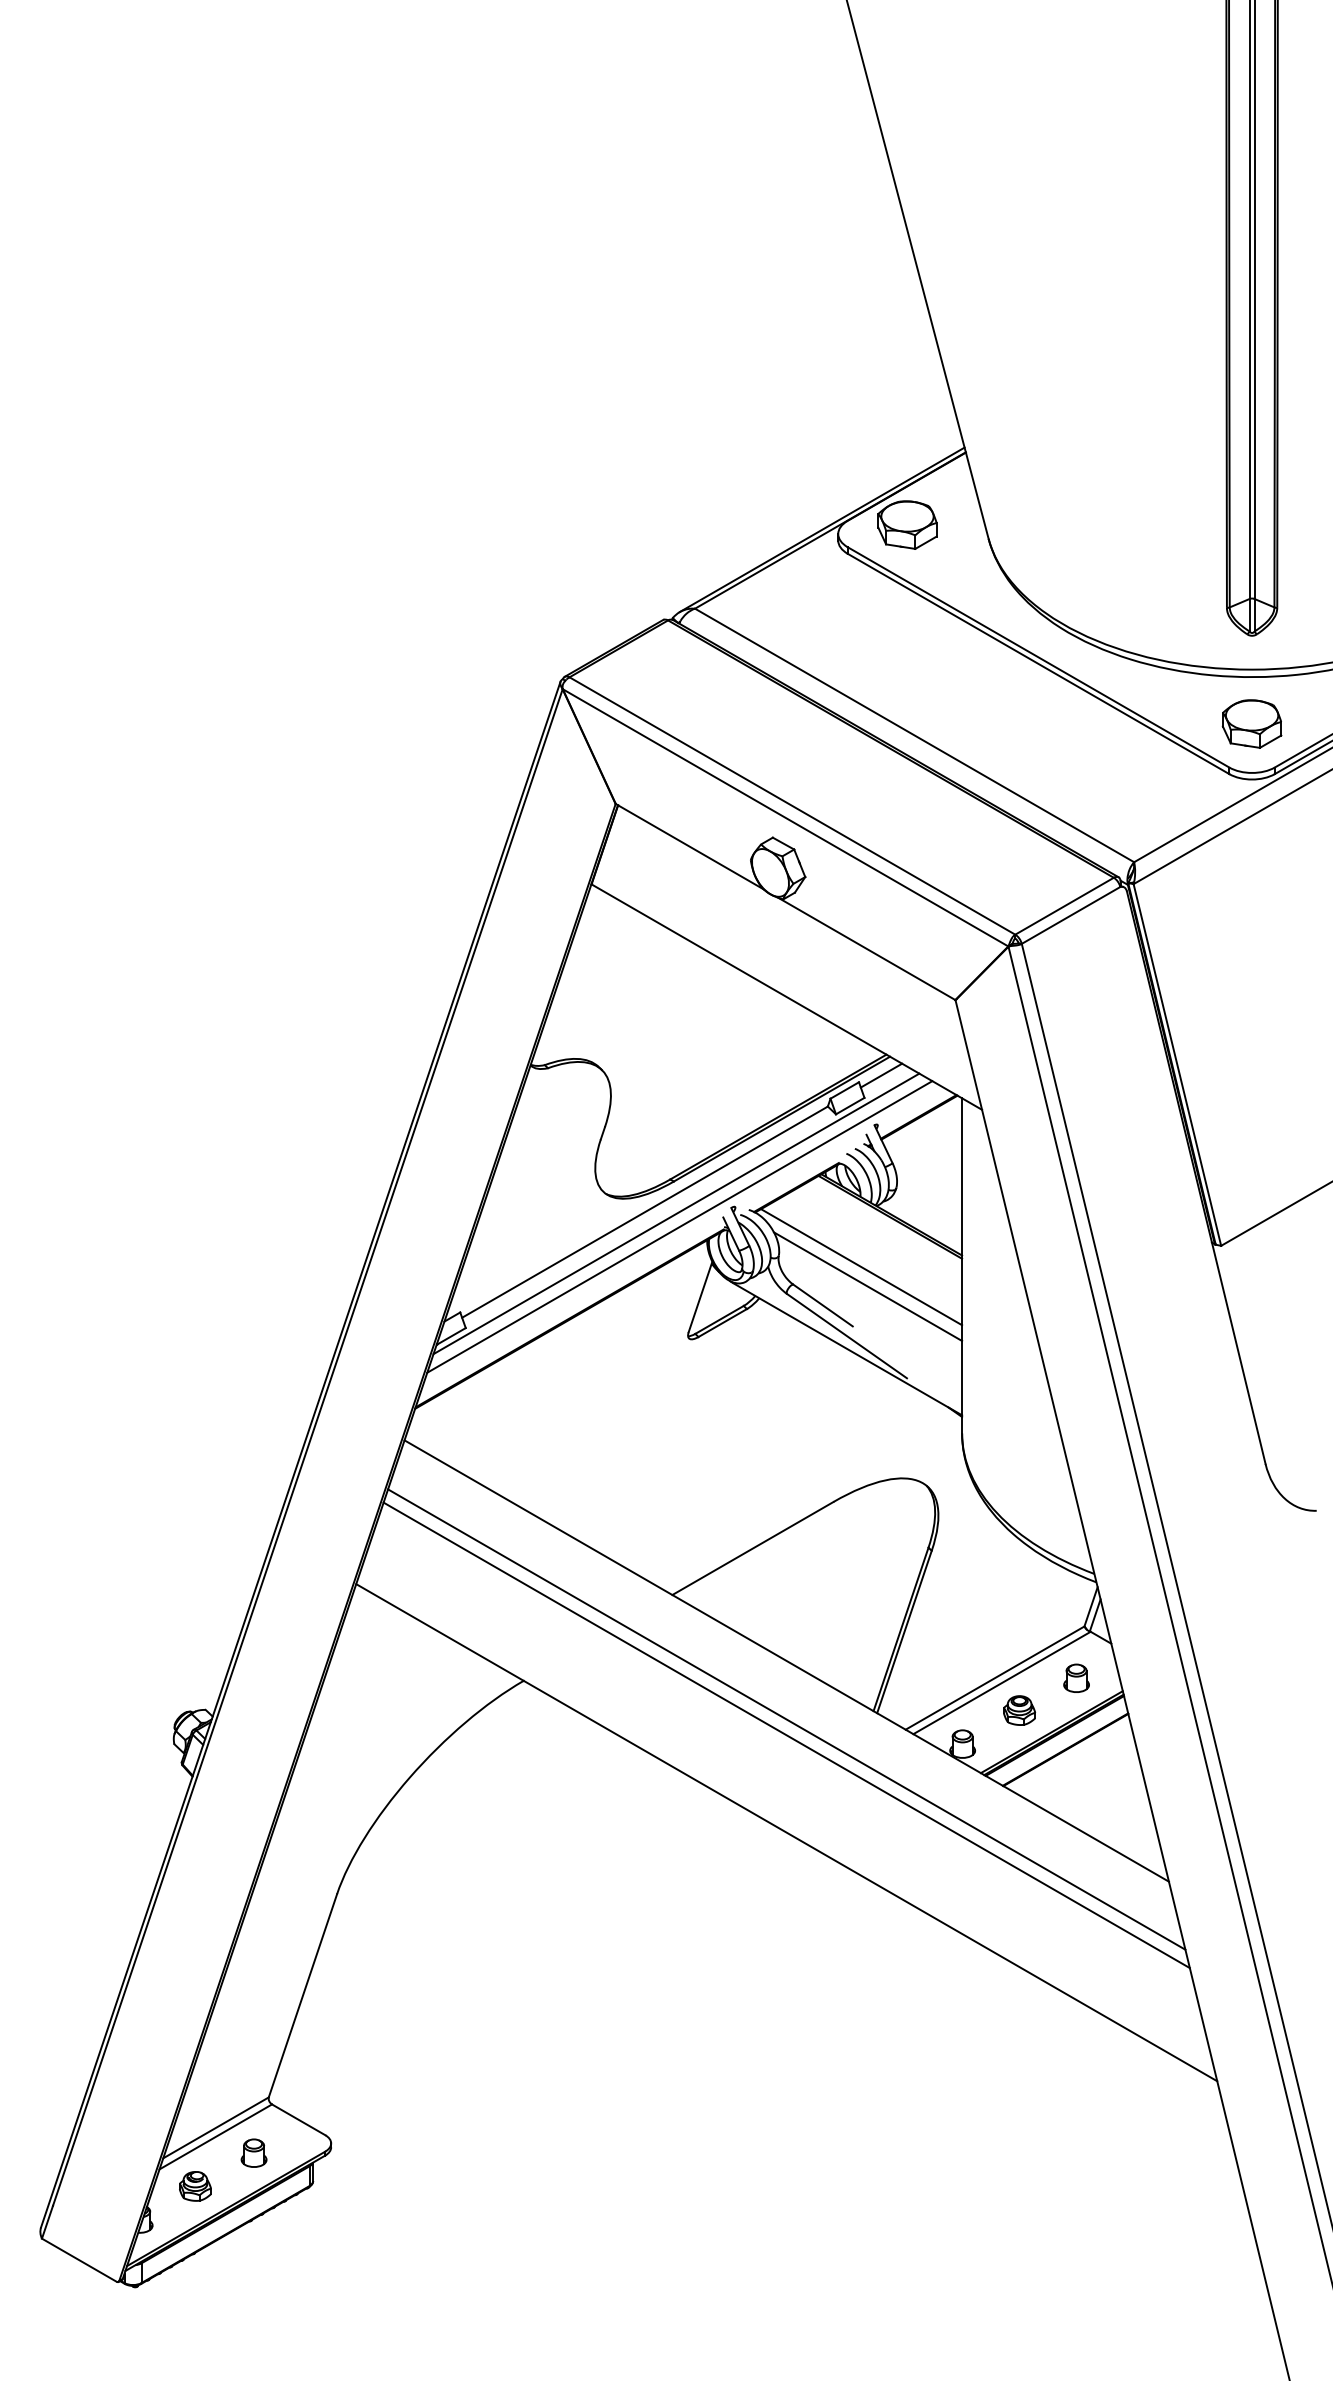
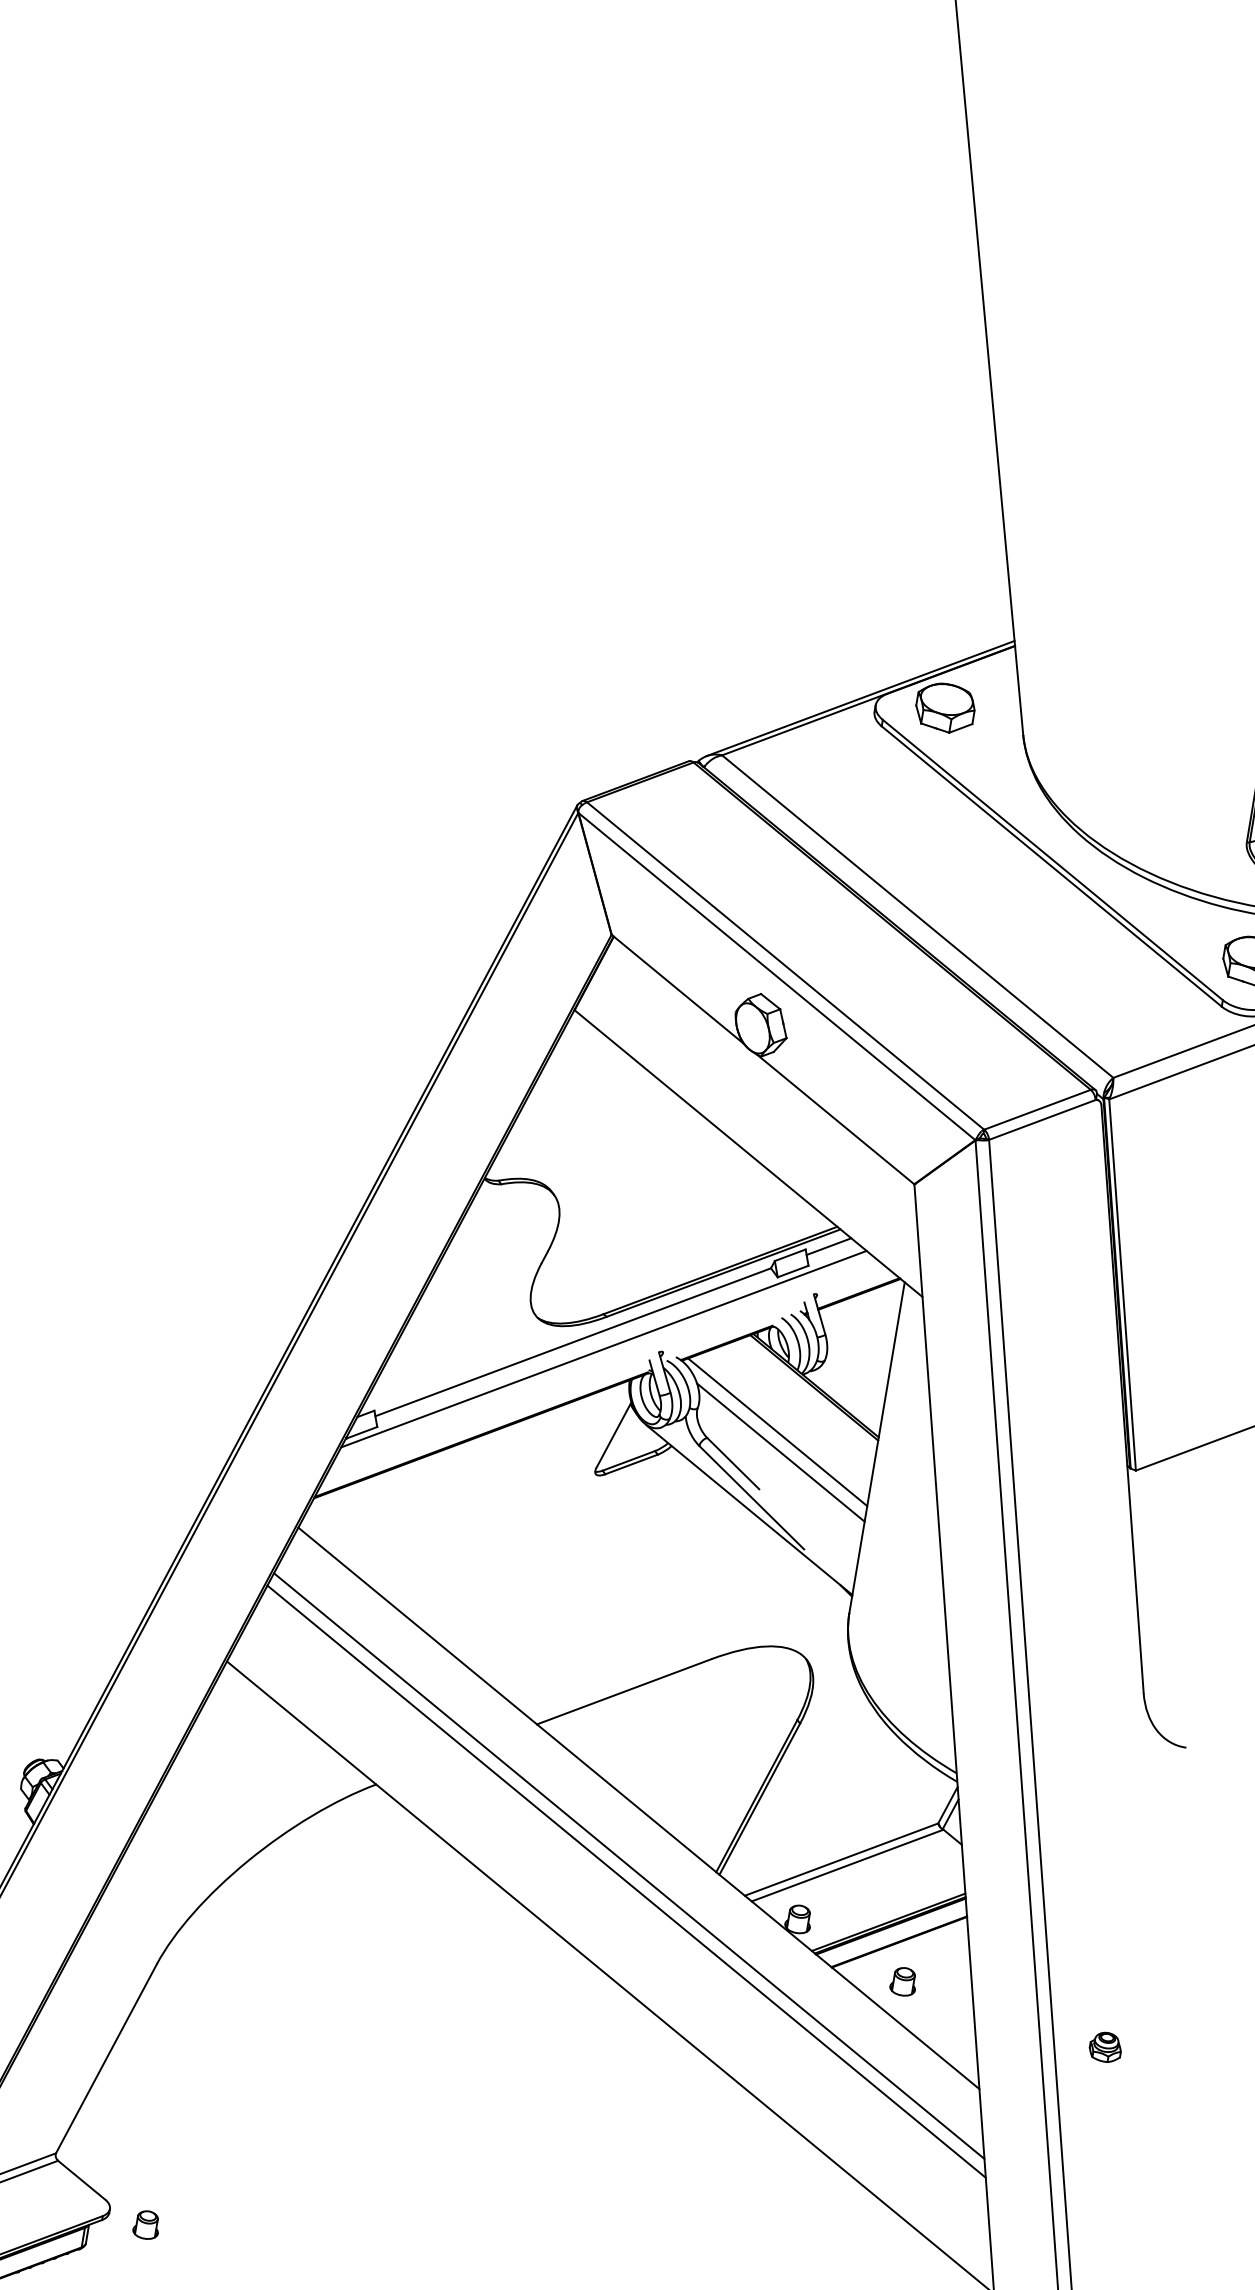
line: (679, 1226) -> (604, 1362), removed
part: (1076, 1677) -> (903, 1980), moved
part: (1019, 1710) -> (1105, 2047), moved
part: (253, 2152) -> (146, 2224), moved

